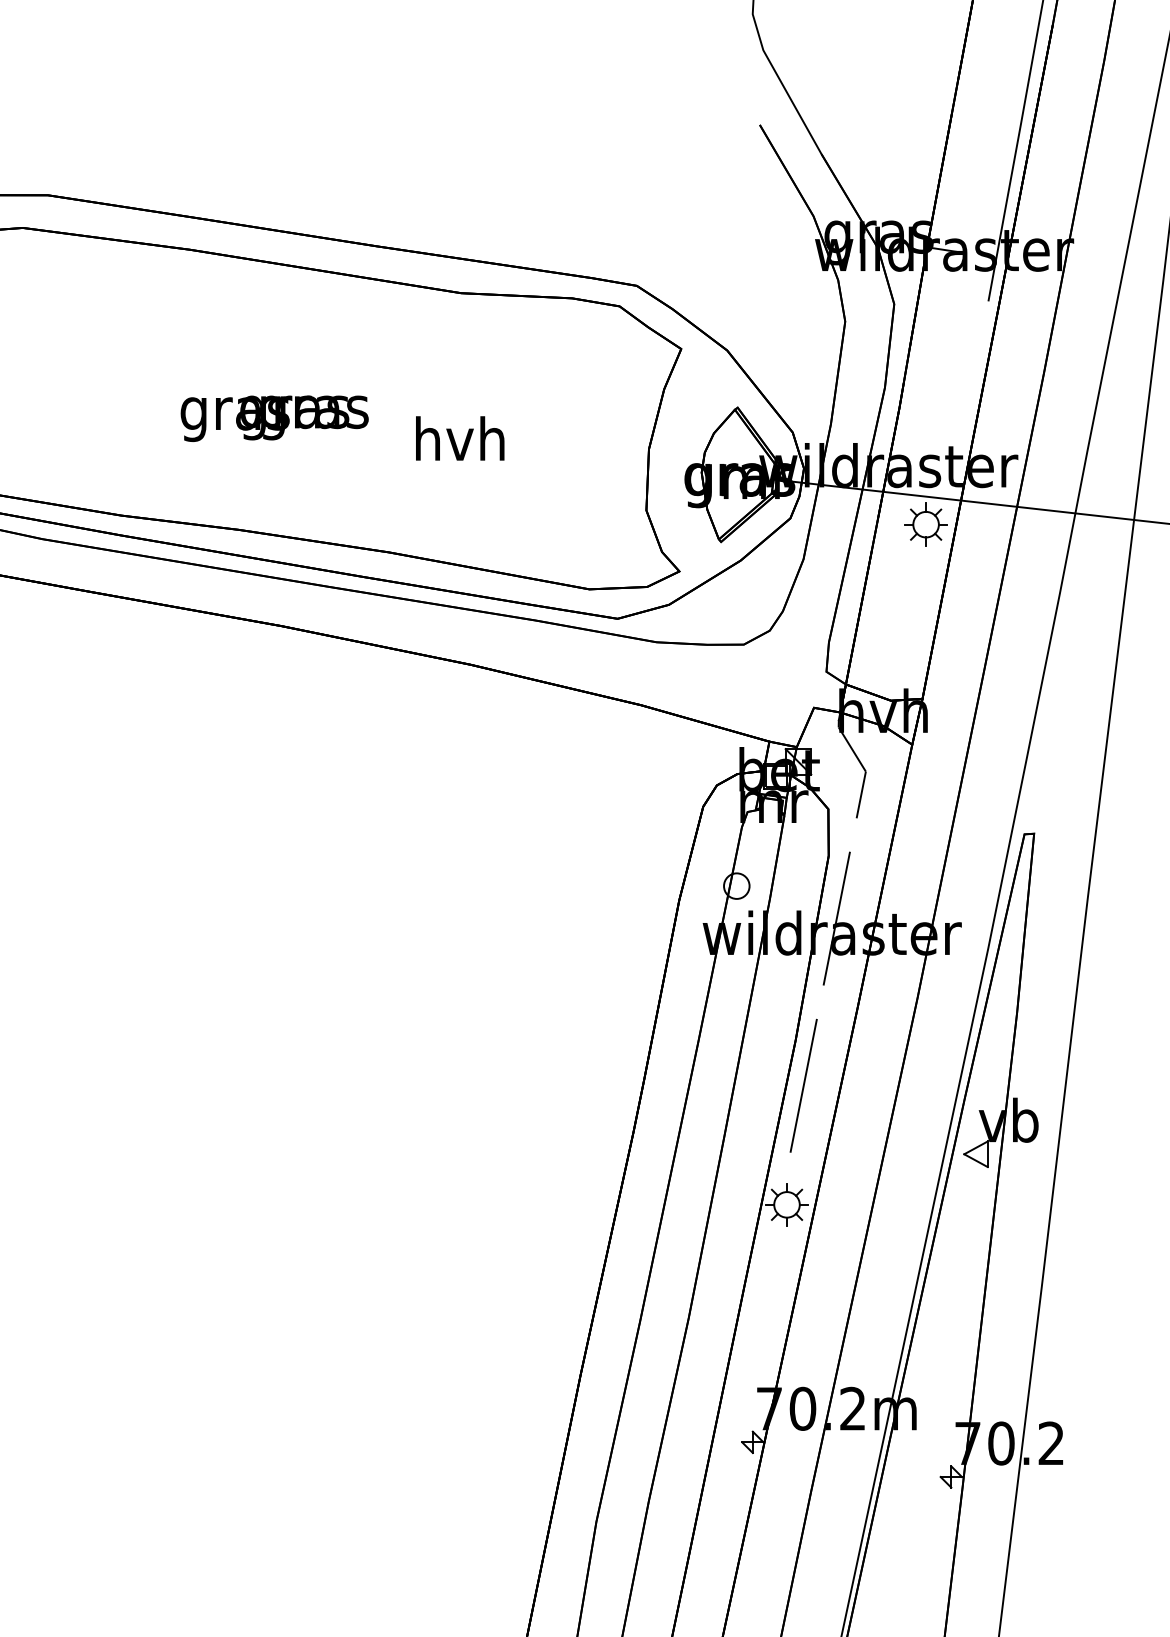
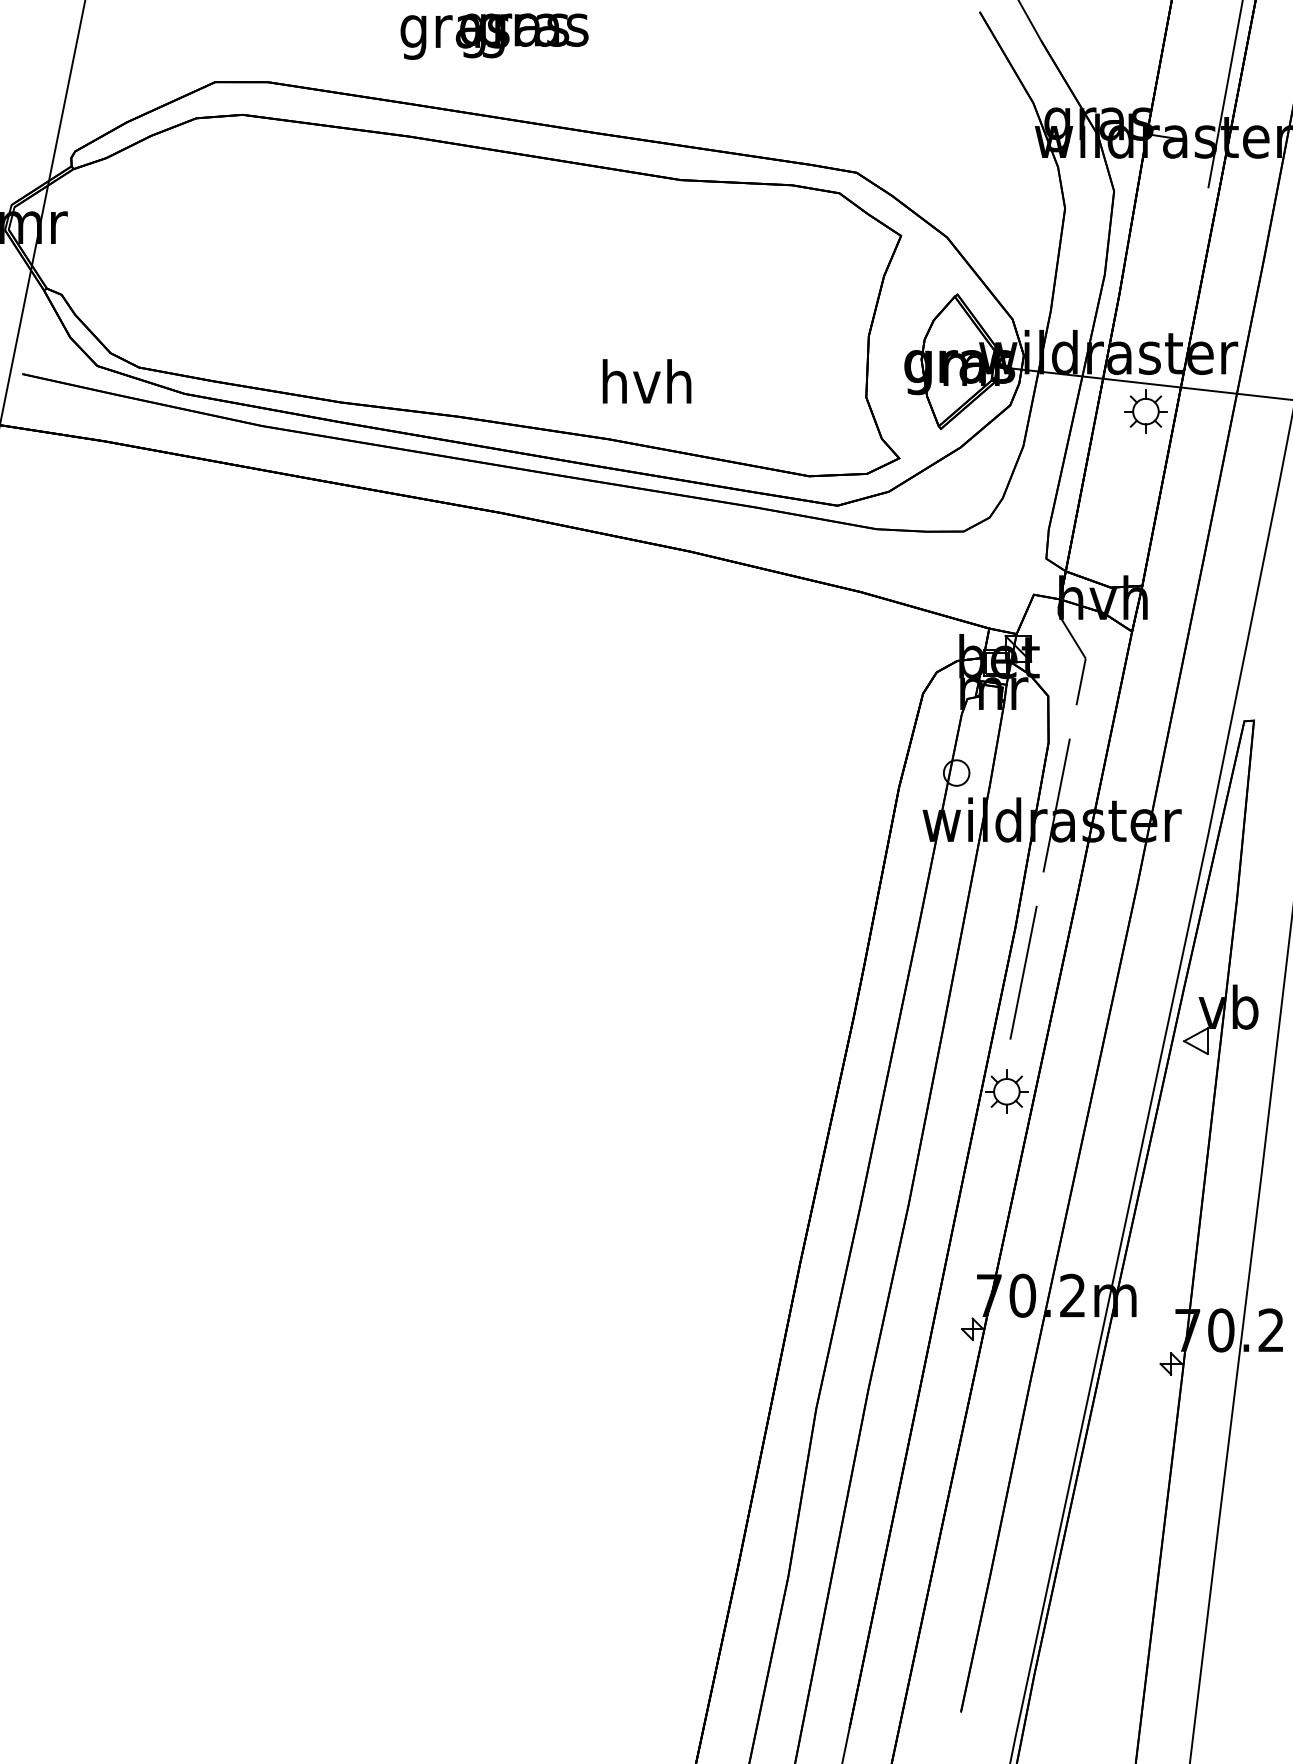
text: (274, 418) -> (494, 36), moved
text: (459, 438) -> (646, 381), moved

